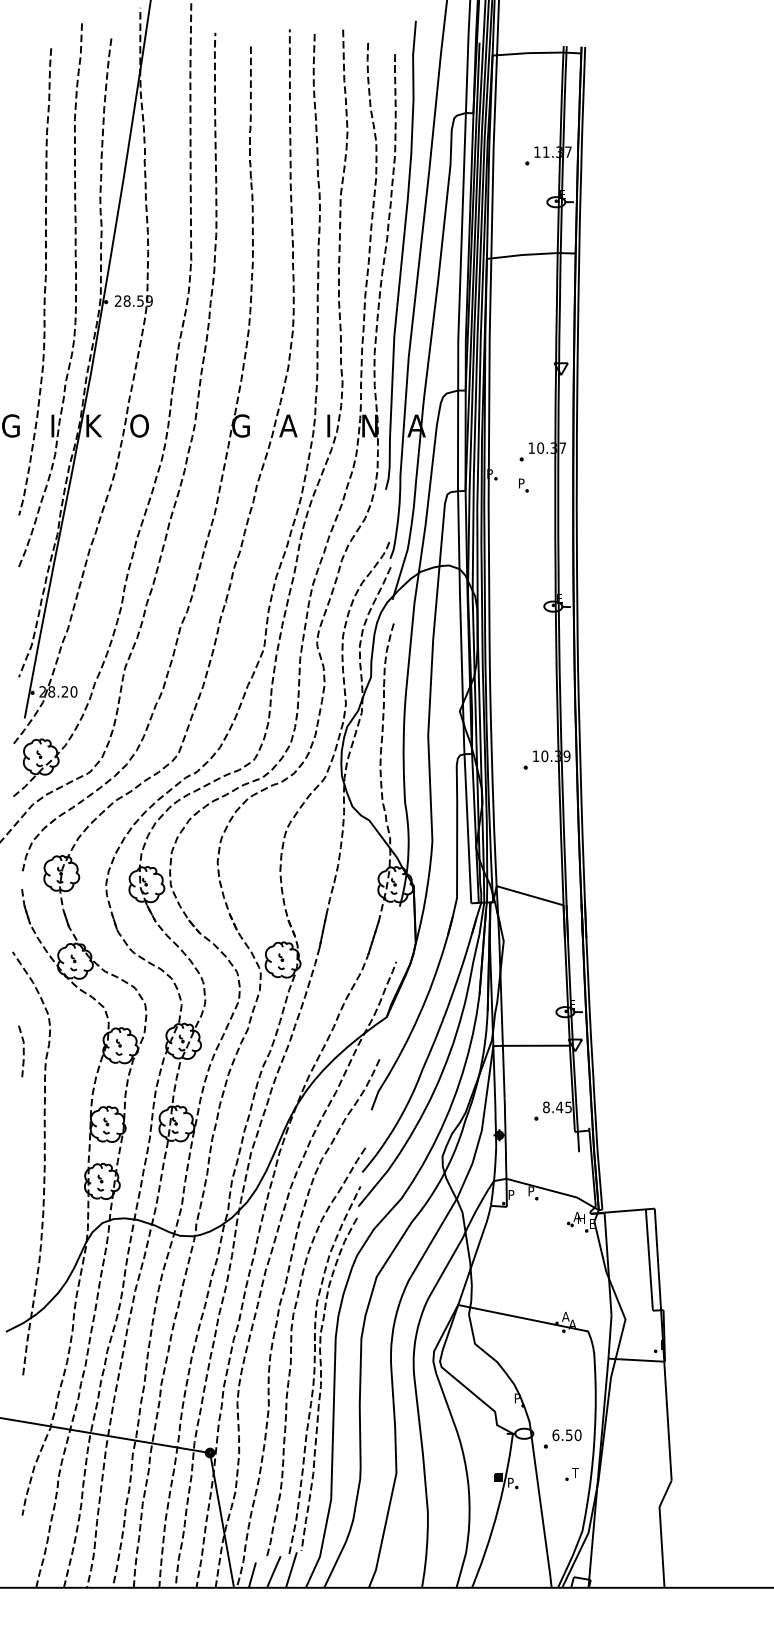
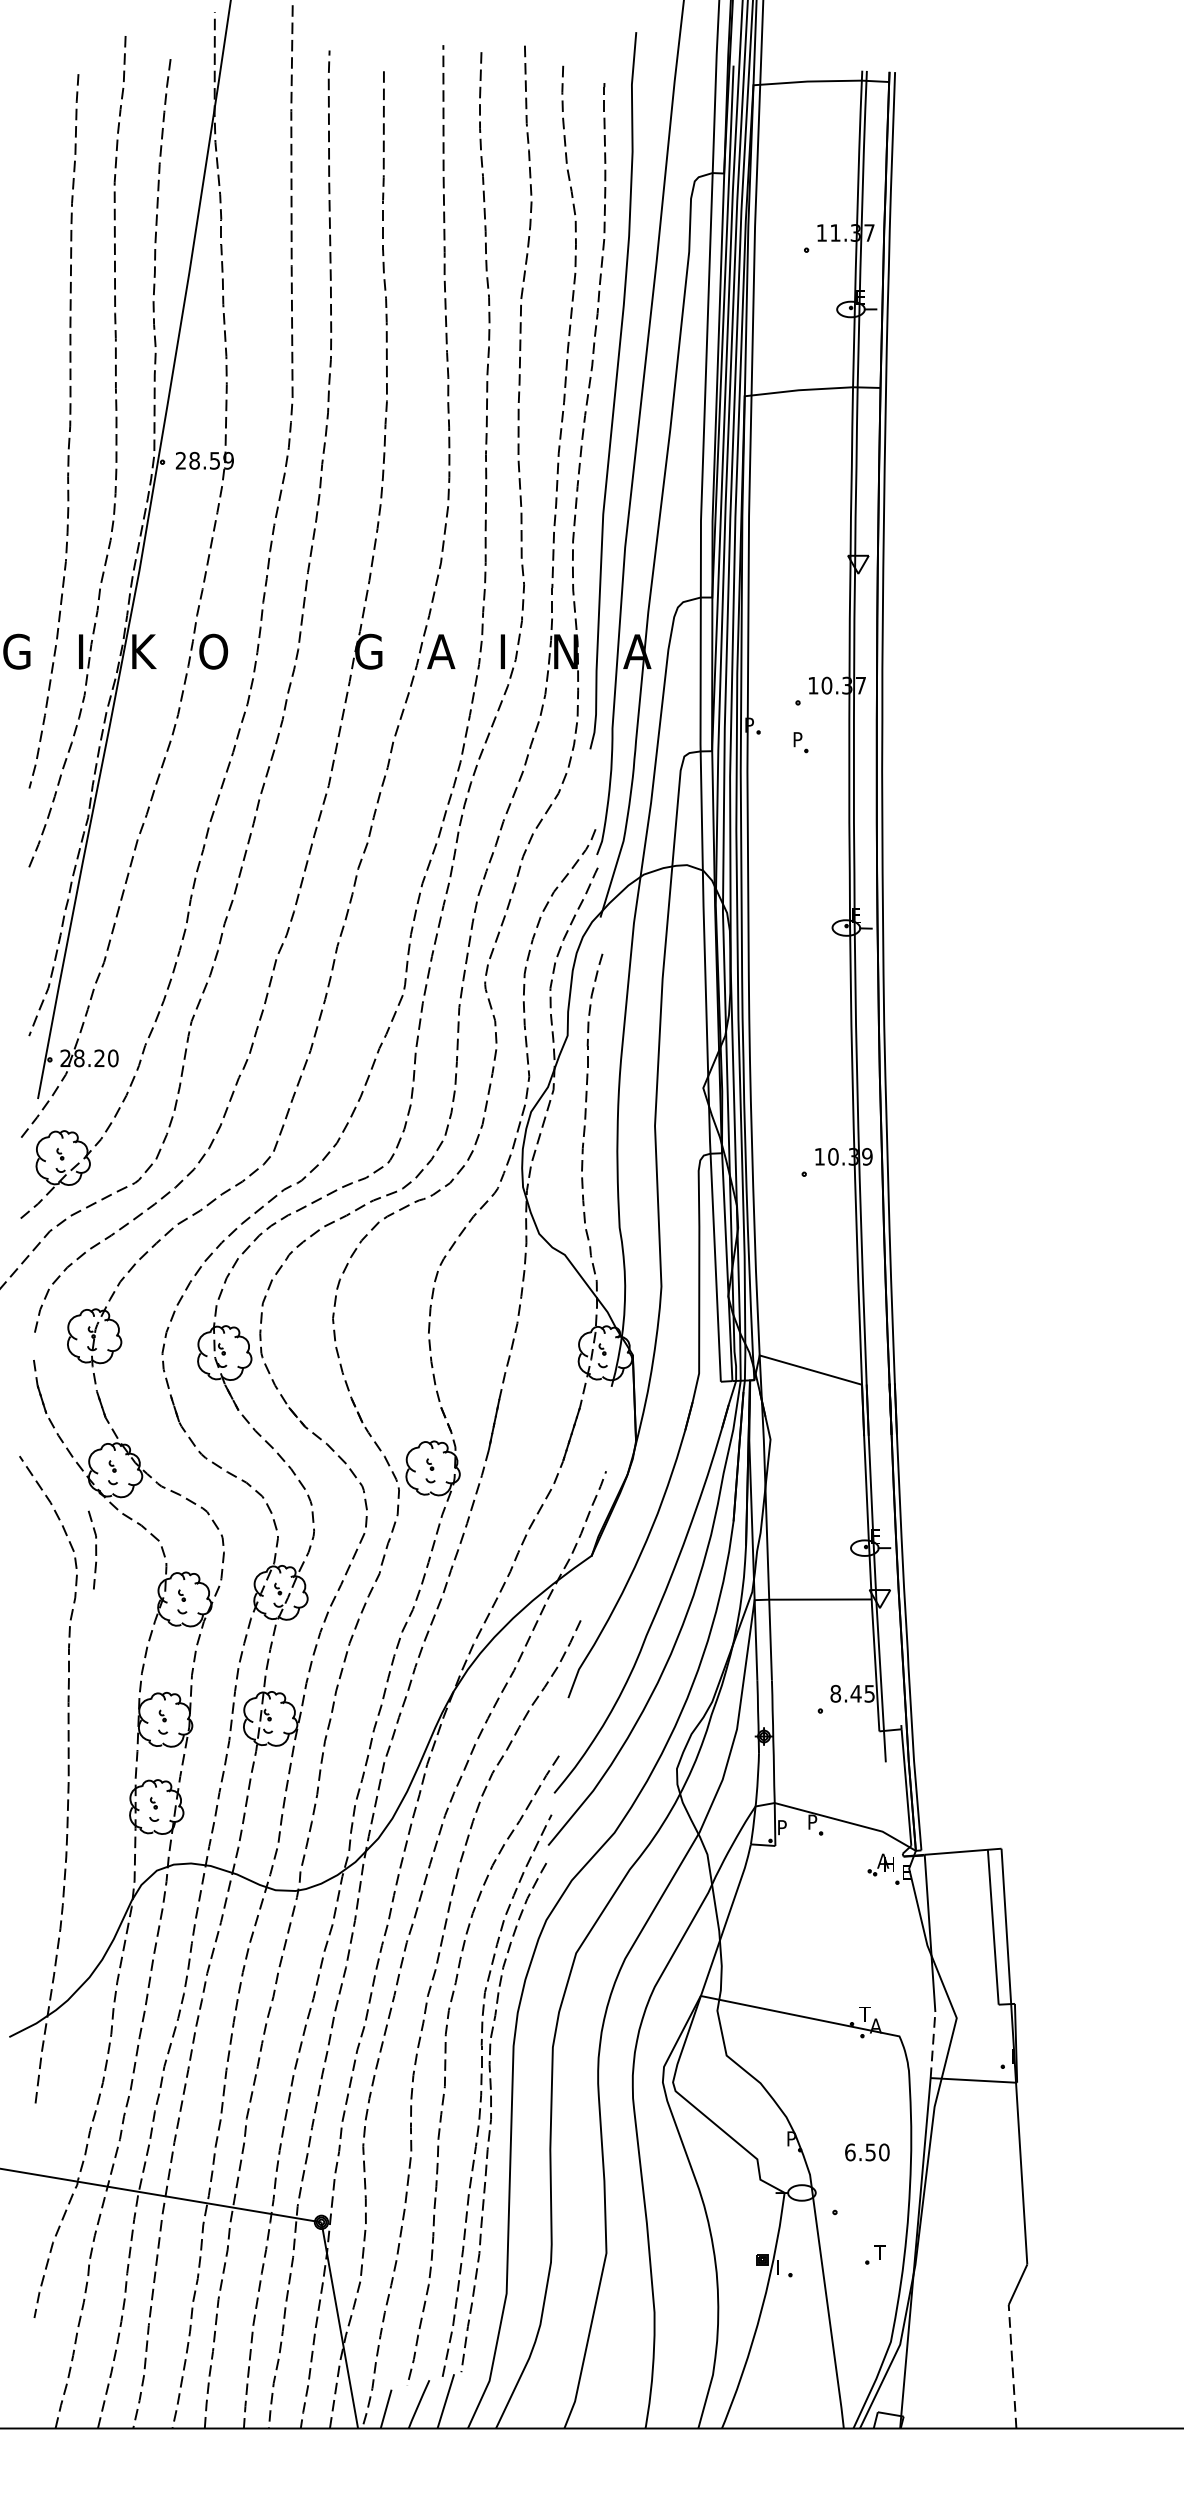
line: (22, 1051) -> (94, 1550), moved
text: (565, 1316) -> (864, 2013), A -> T
line: (609, 1337) -> (932, 2045), solid -> dashed
text: (566, 1435) -> (866, 2152), moved
text: (510, 1482) -> (780, 2267), P -> I
line: (661, 1546) -> (1011, 2365), solid -> dashed

